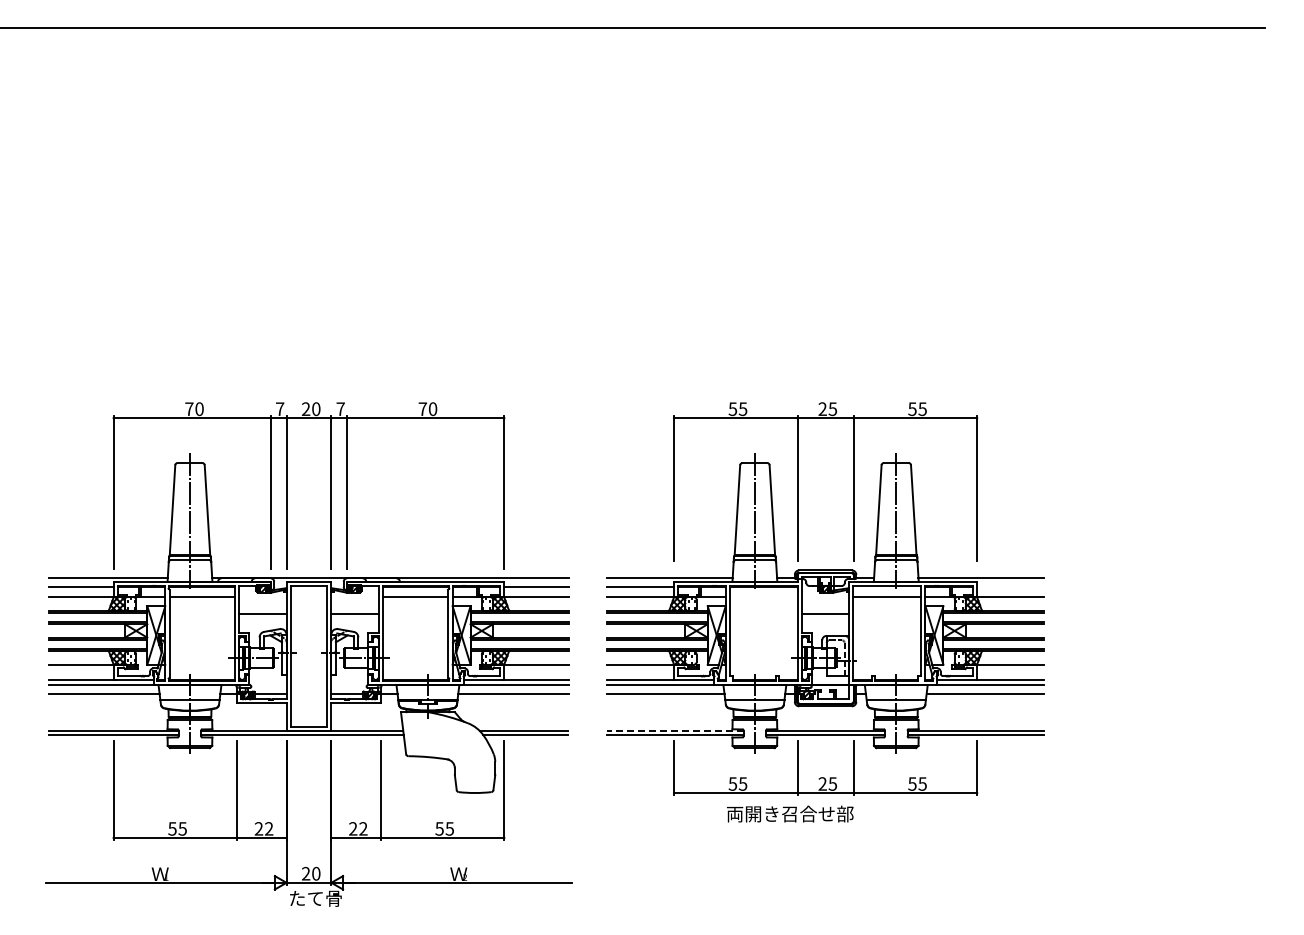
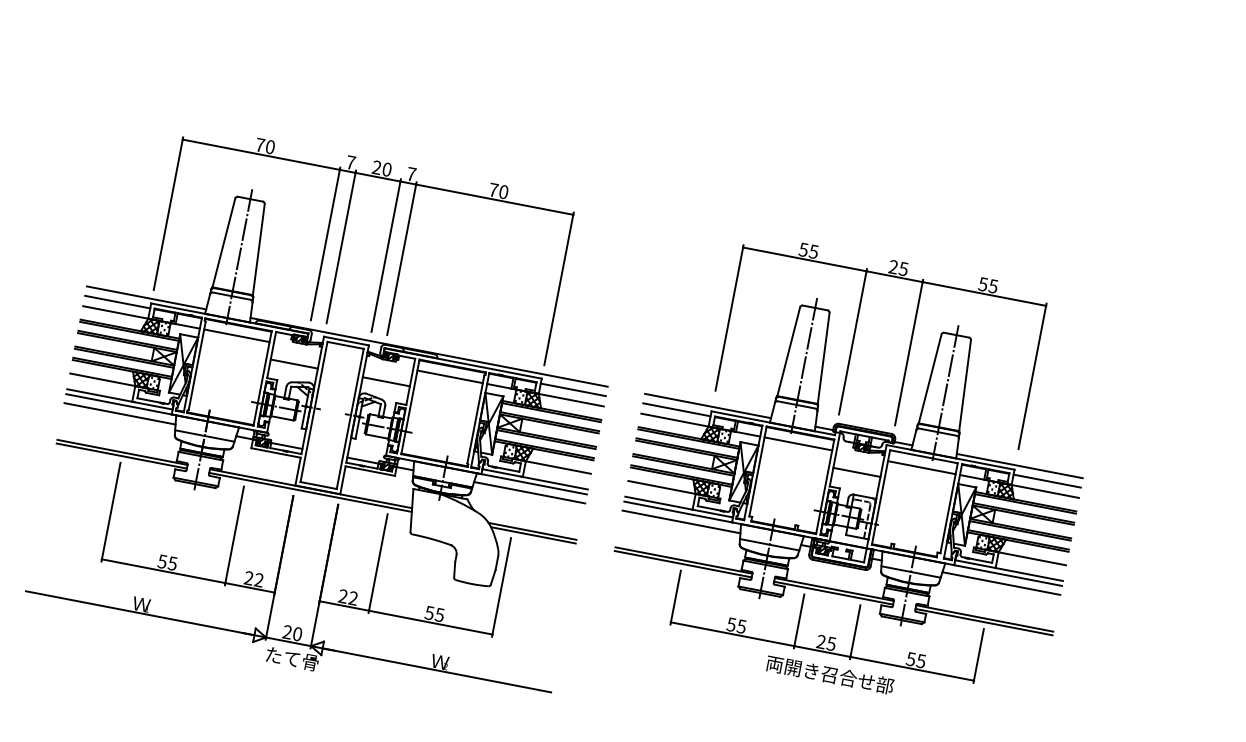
line: (1010, 586) -> (1047, 480), added
line: (763, 597) -> (797, 444), added
line: (674, 730) -> (683, 559), dashed -> solid
text: (790, 813) -> (830, 674), moved

